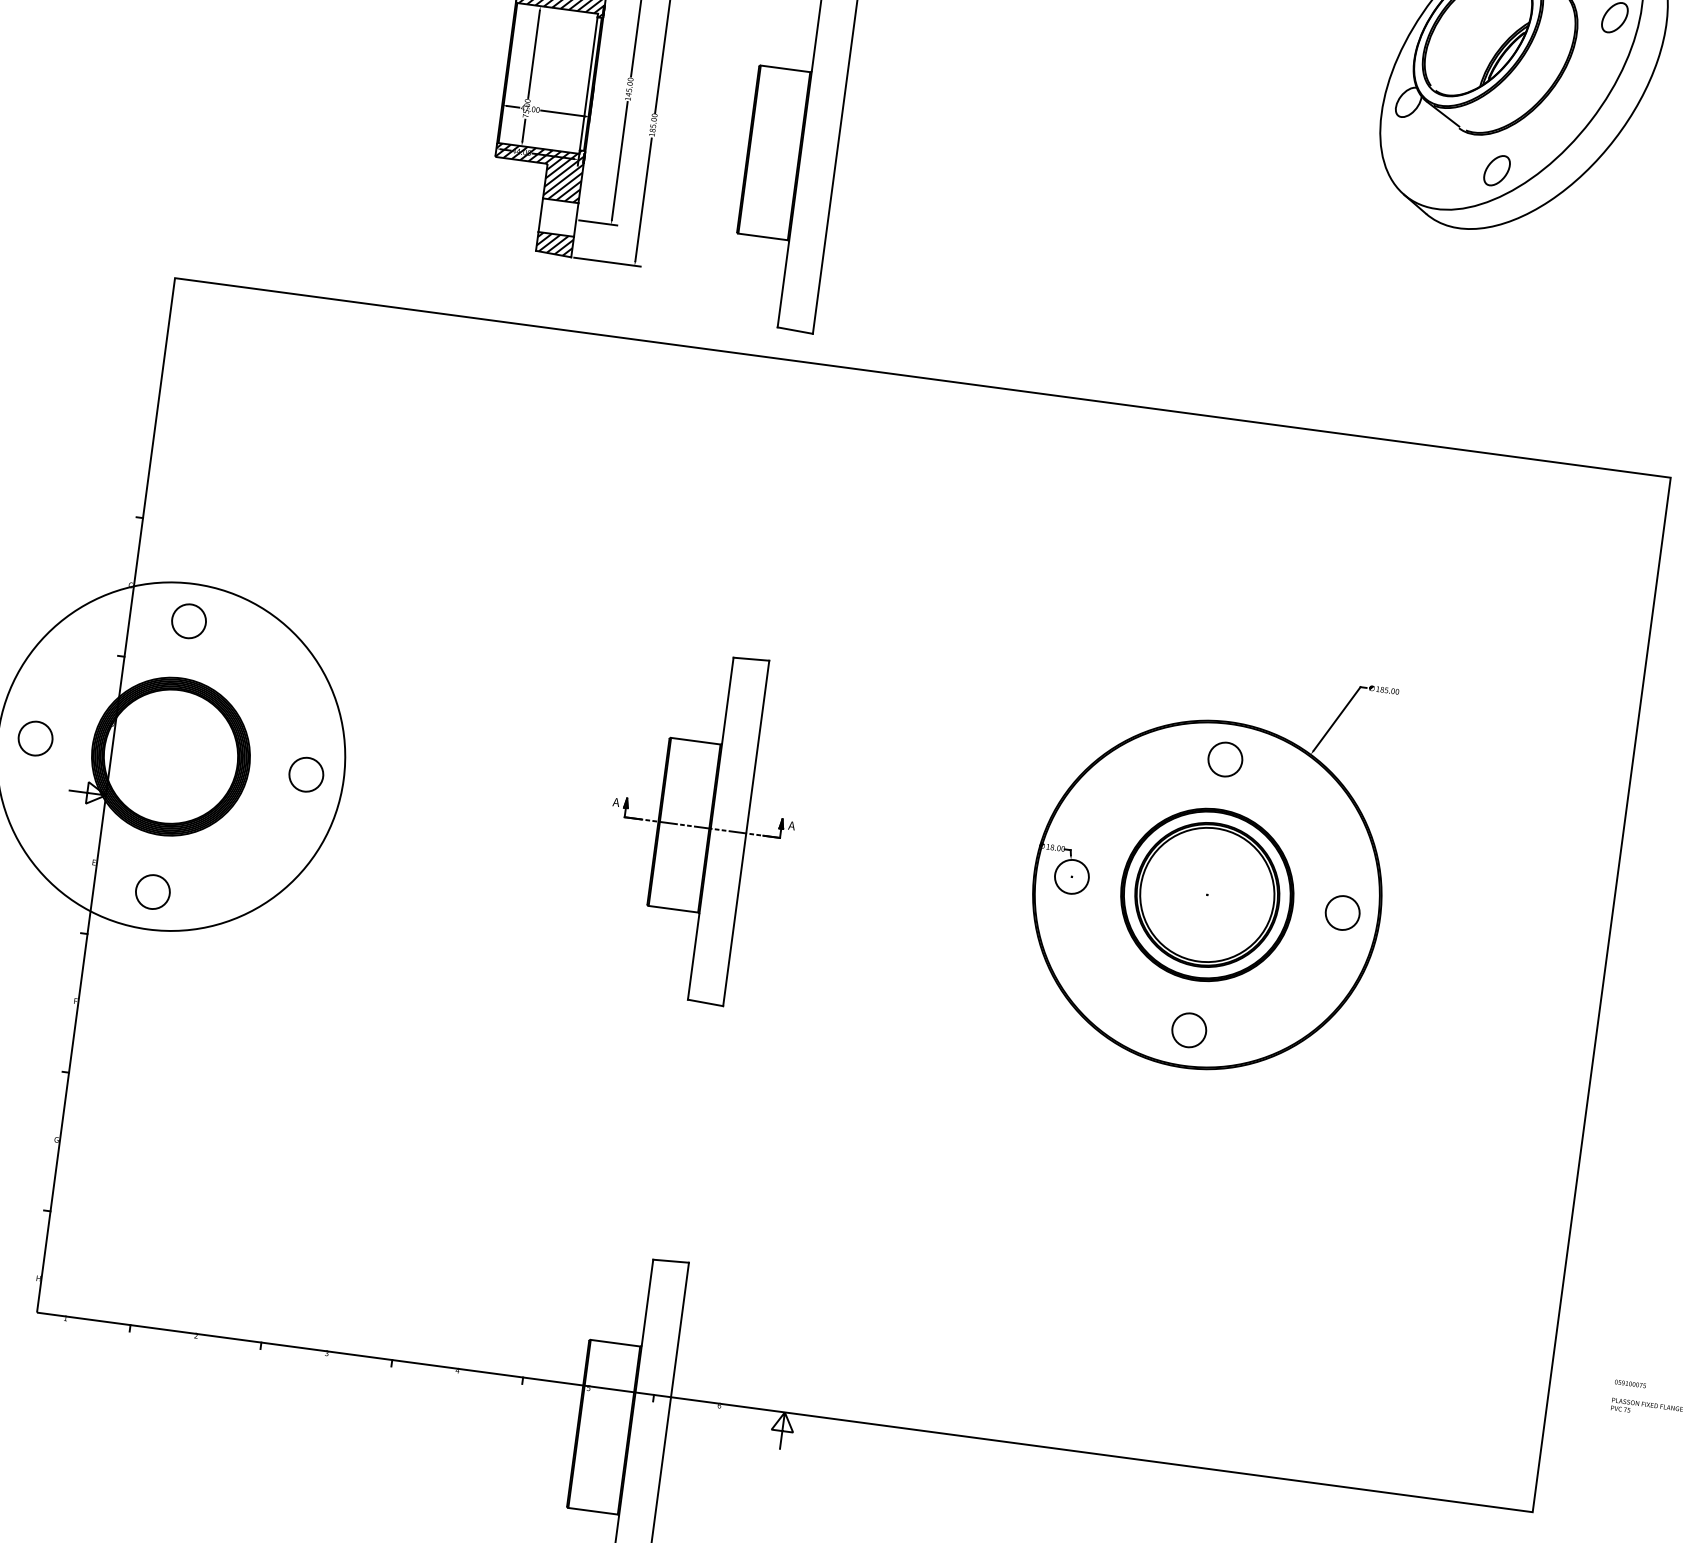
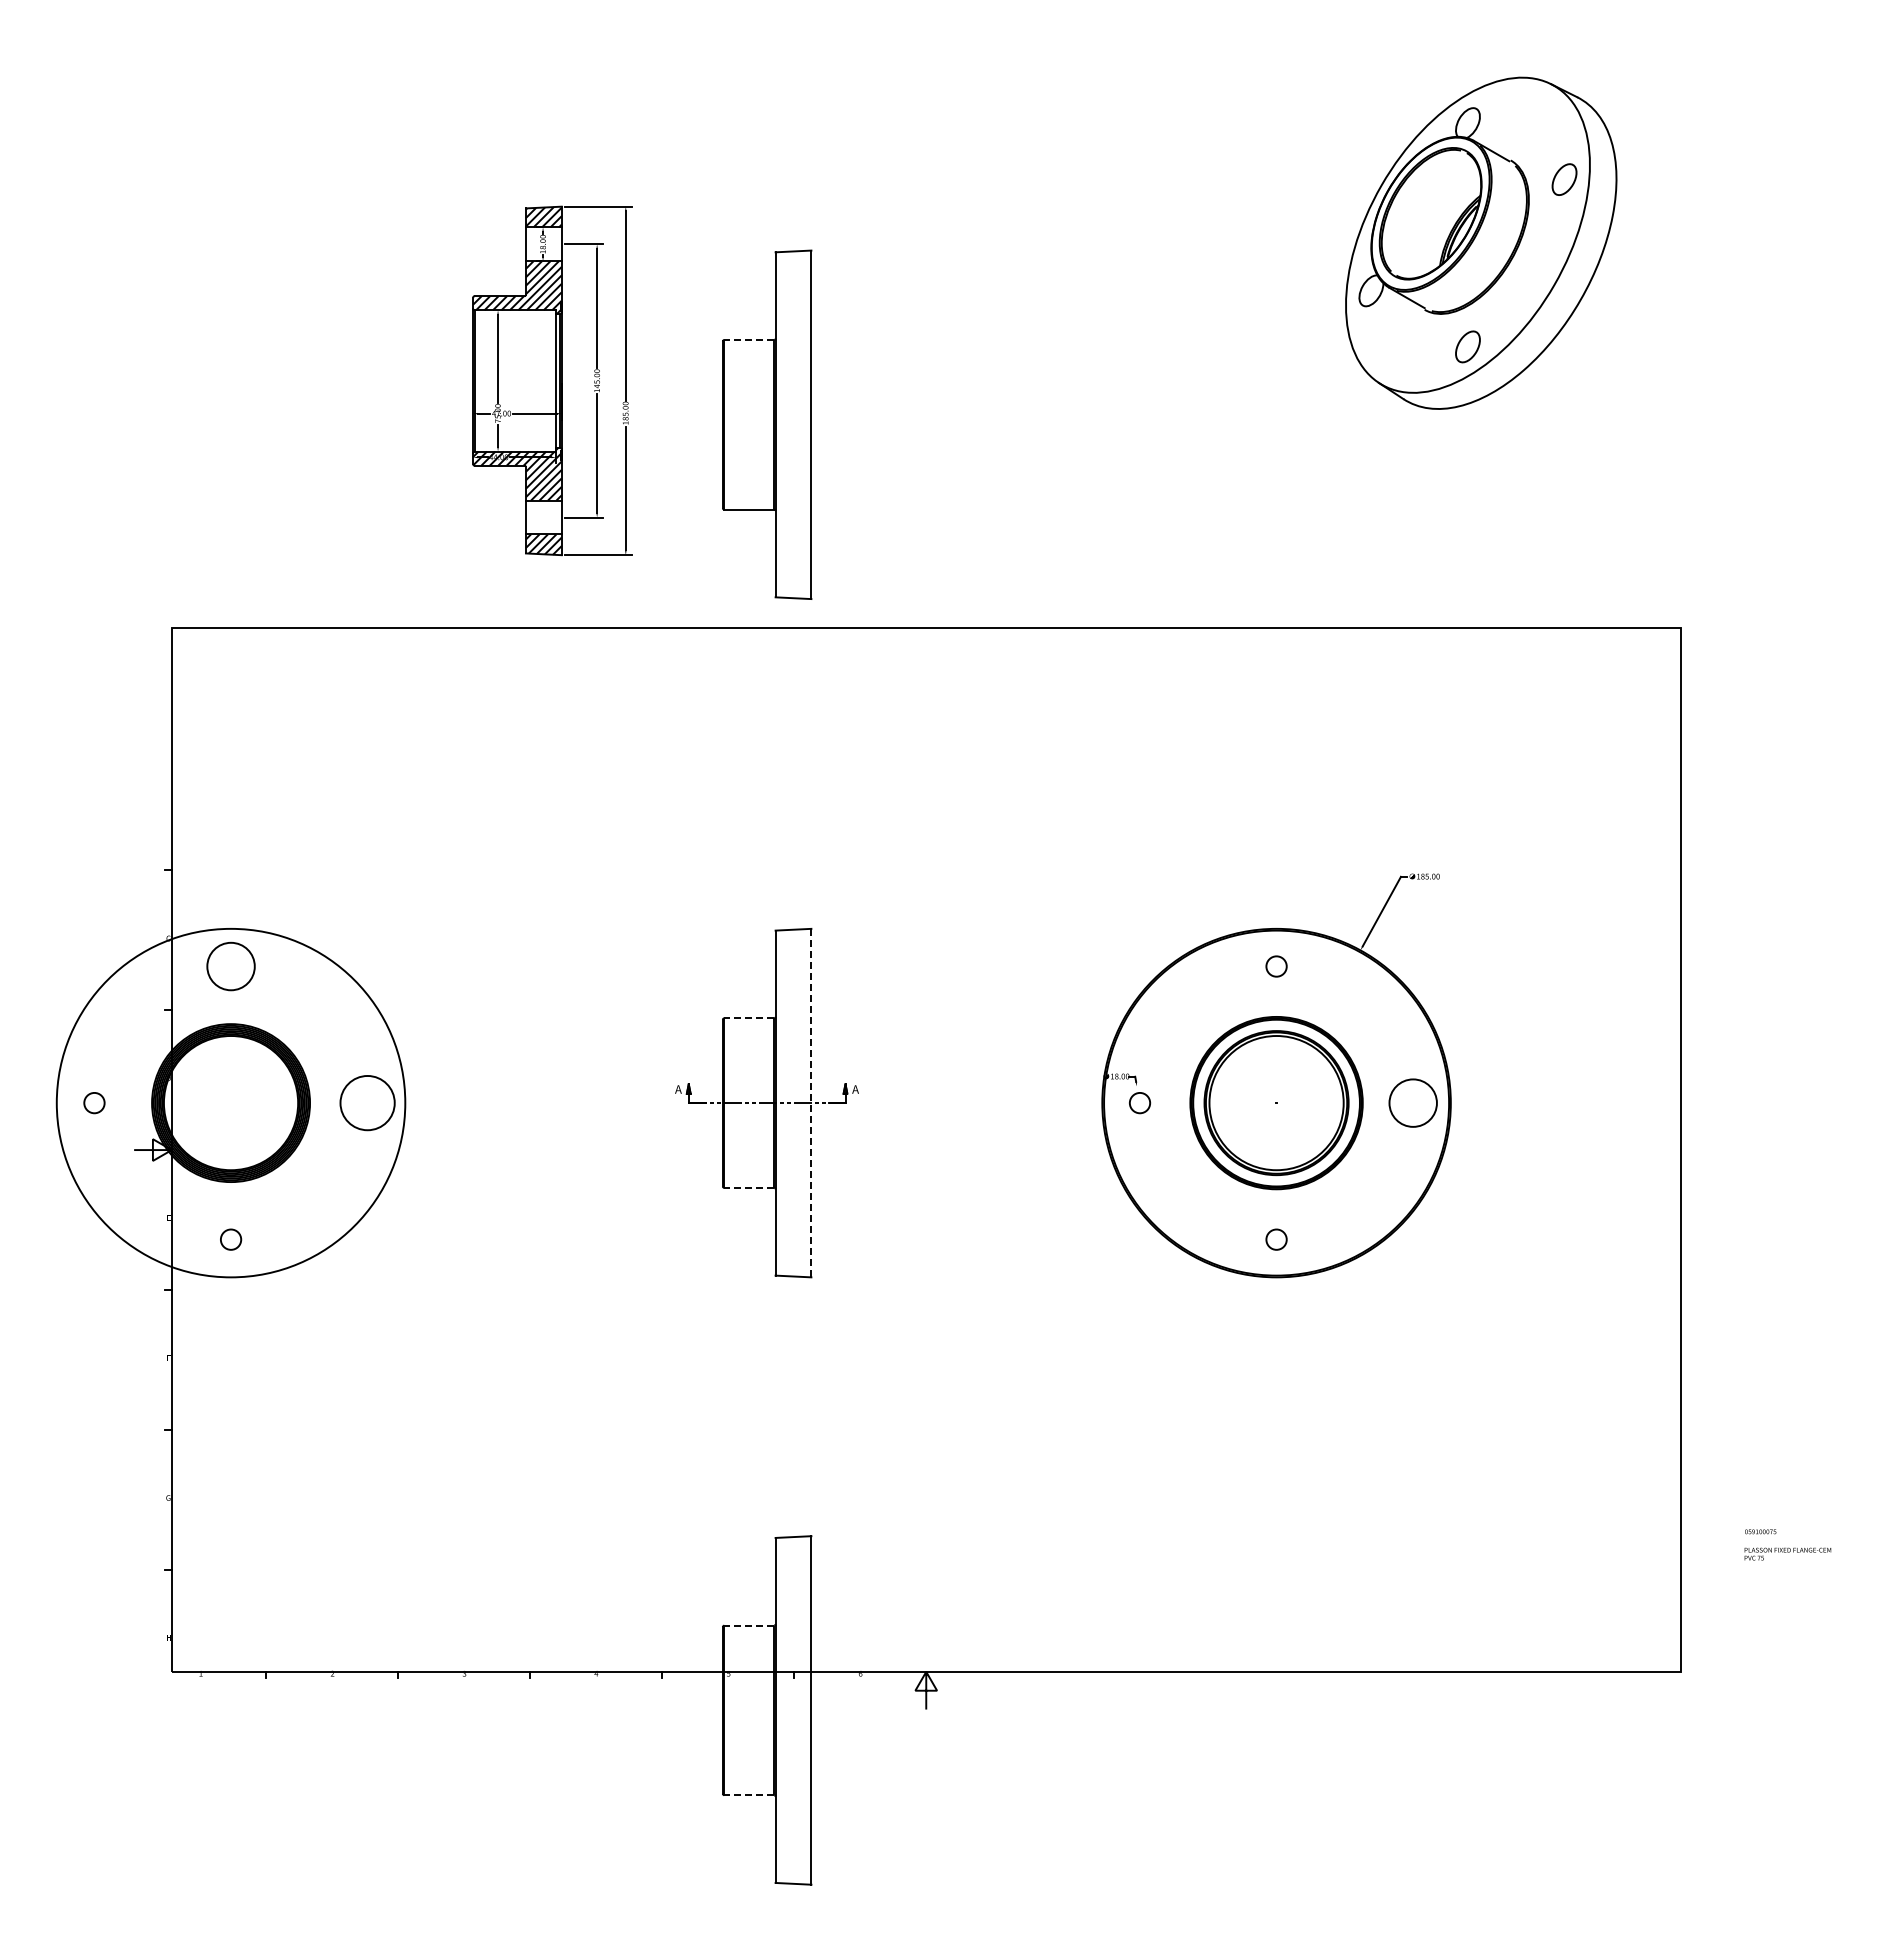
line: (785, 69) -> (749, 340), solid -> dashed
circle: (188, 621) -> (230, 966), size x1.4
circle: (35, 739) -> (94, 1103), size x0.6
line: (696, 741) -> (749, 1018), solid -> dashed
circle: (1225, 759) -> (1276, 966), size x0.6
circle: (306, 775) -> (367, 1103), size x1.6
line: (746, 833) -> (811, 1103), solid -> dashed
circle: (1071, 877) -> (1139, 1103), size x0.6
circle: (153, 891) -> (231, 1239), size x0.6
line: (673, 908) -> (749, 1187), solid -> dashed
circle: (1342, 912) -> (1412, 1102), size x1.4
circle: (1189, 1030) -> (1276, 1239), size x0.6
line: (615, 1343) -> (749, 1625), solid -> dashed
line: (593, 1511) -> (749, 1795), solid -> dashed

